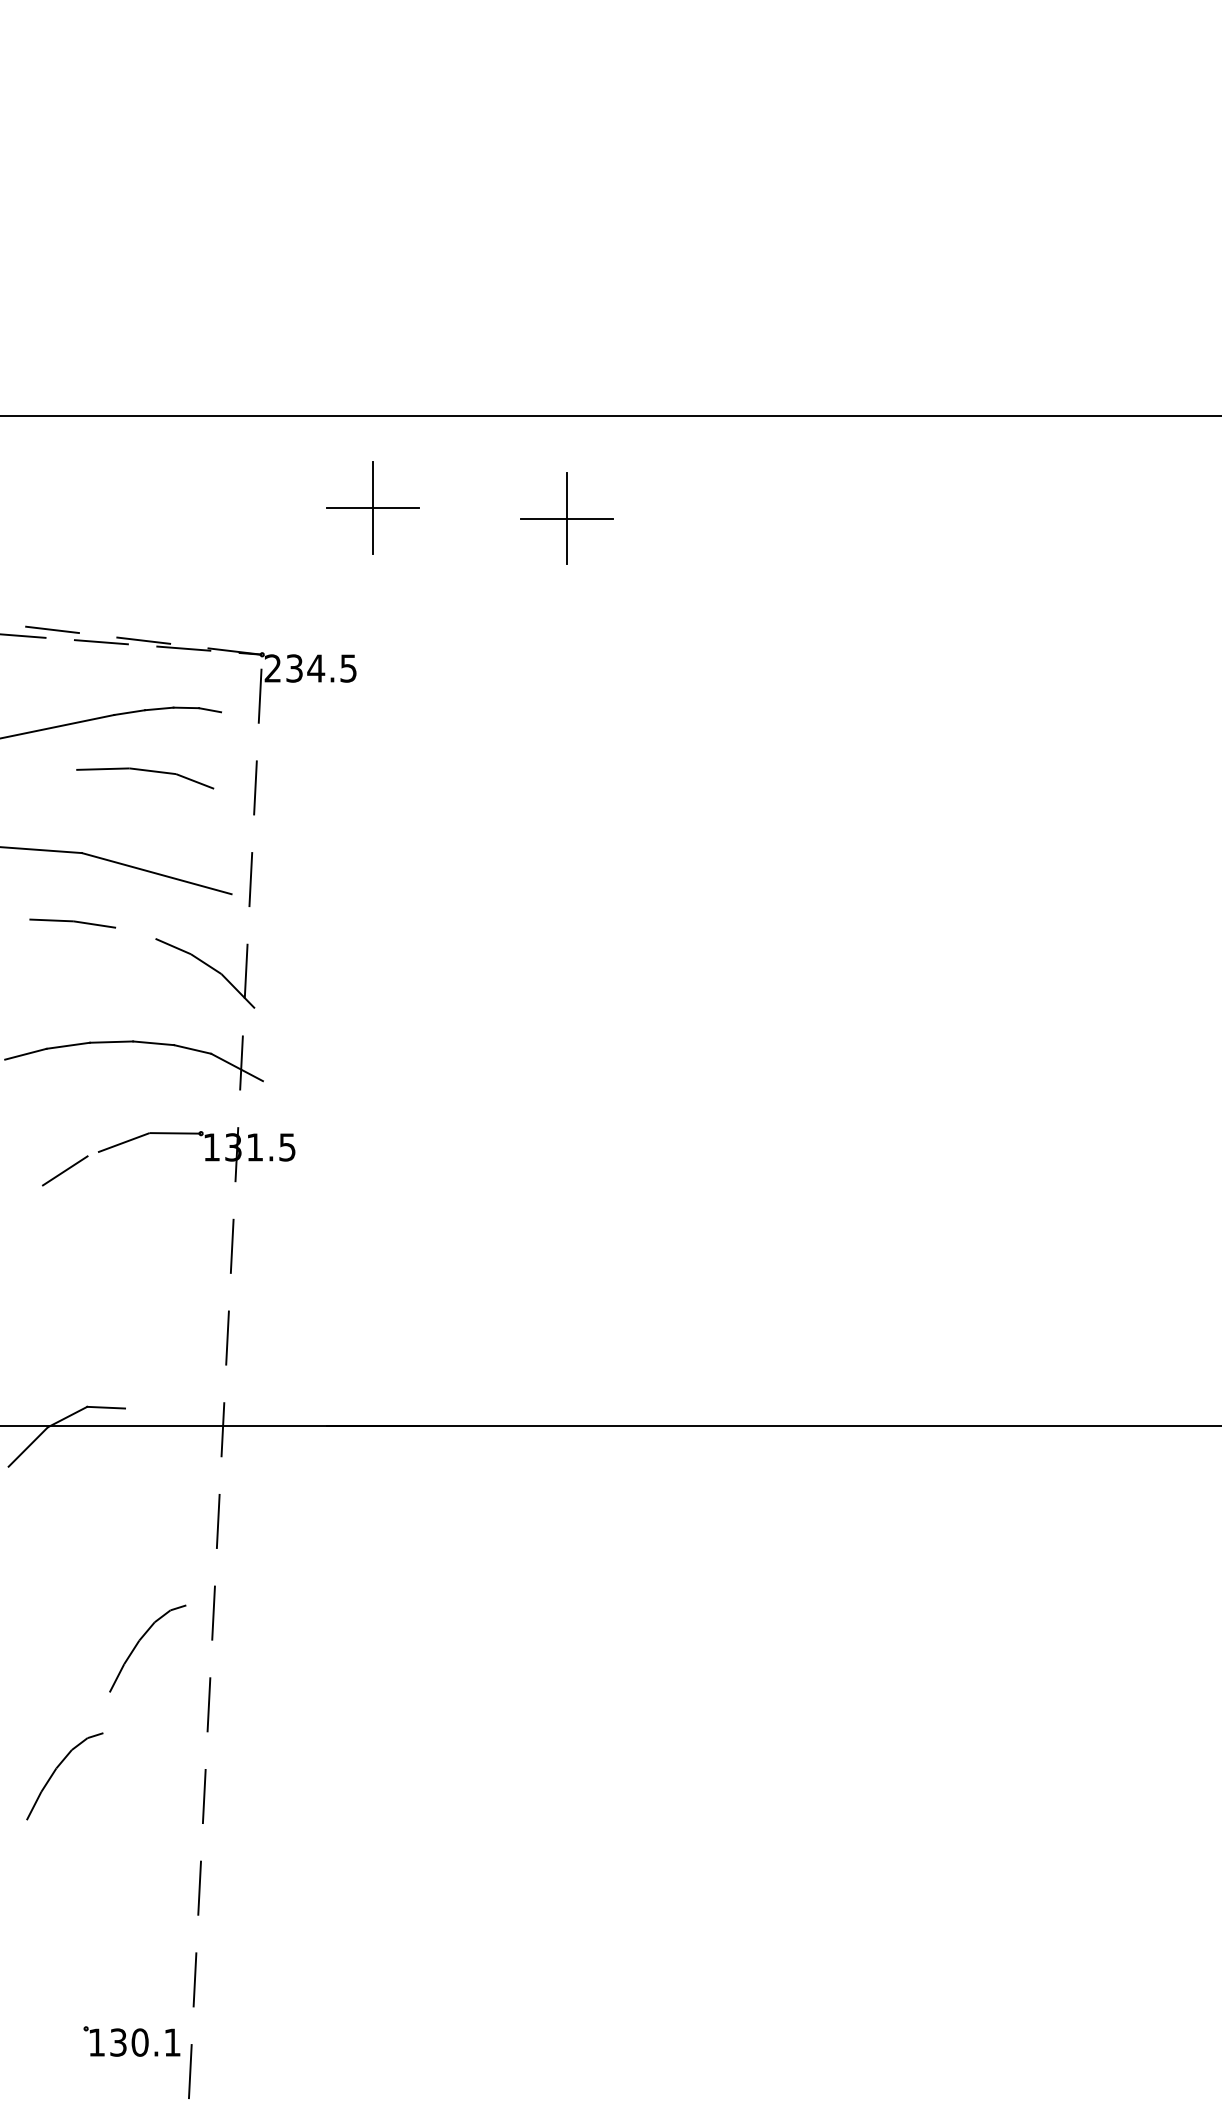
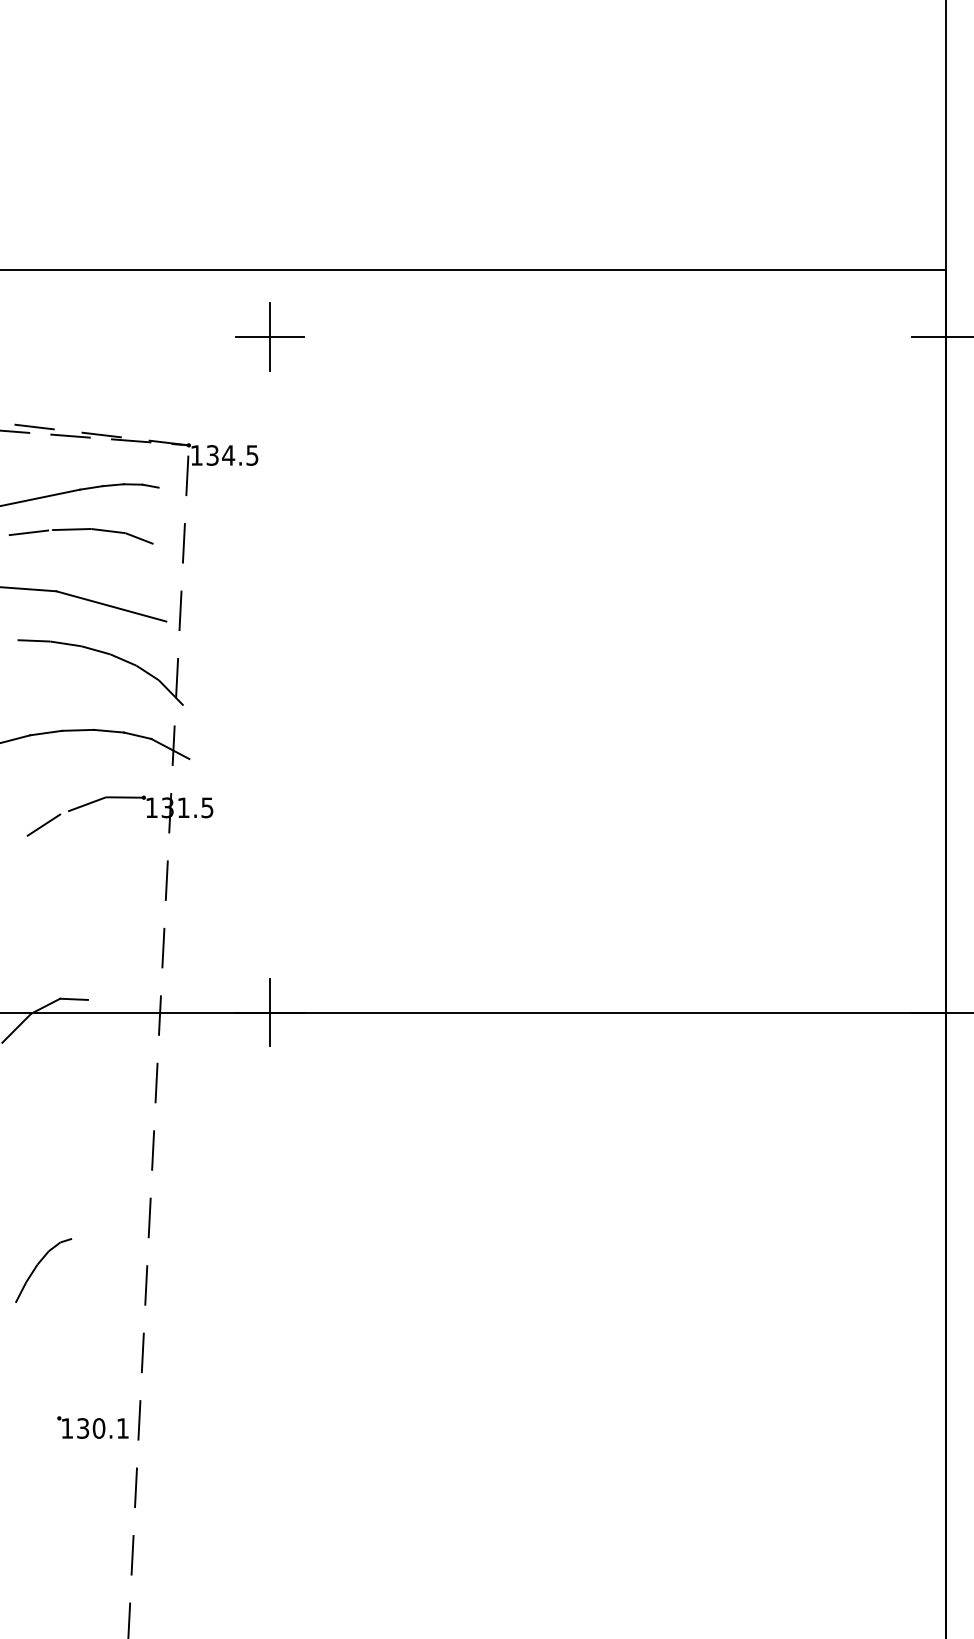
part: (566, 517) -> (412, 344), removed
text: (272, 668) -> (196, 455), 234.5 -> 134.5
line: (46, 773) -> (30, 532), added
line: (135, 933) -> (95, 650), added
line: (373, 1425) -> (270, 1012), added
part: (140, 1641) -> (99, 1171), removed
part: (131, 2041) -> (92, 1427), moved

